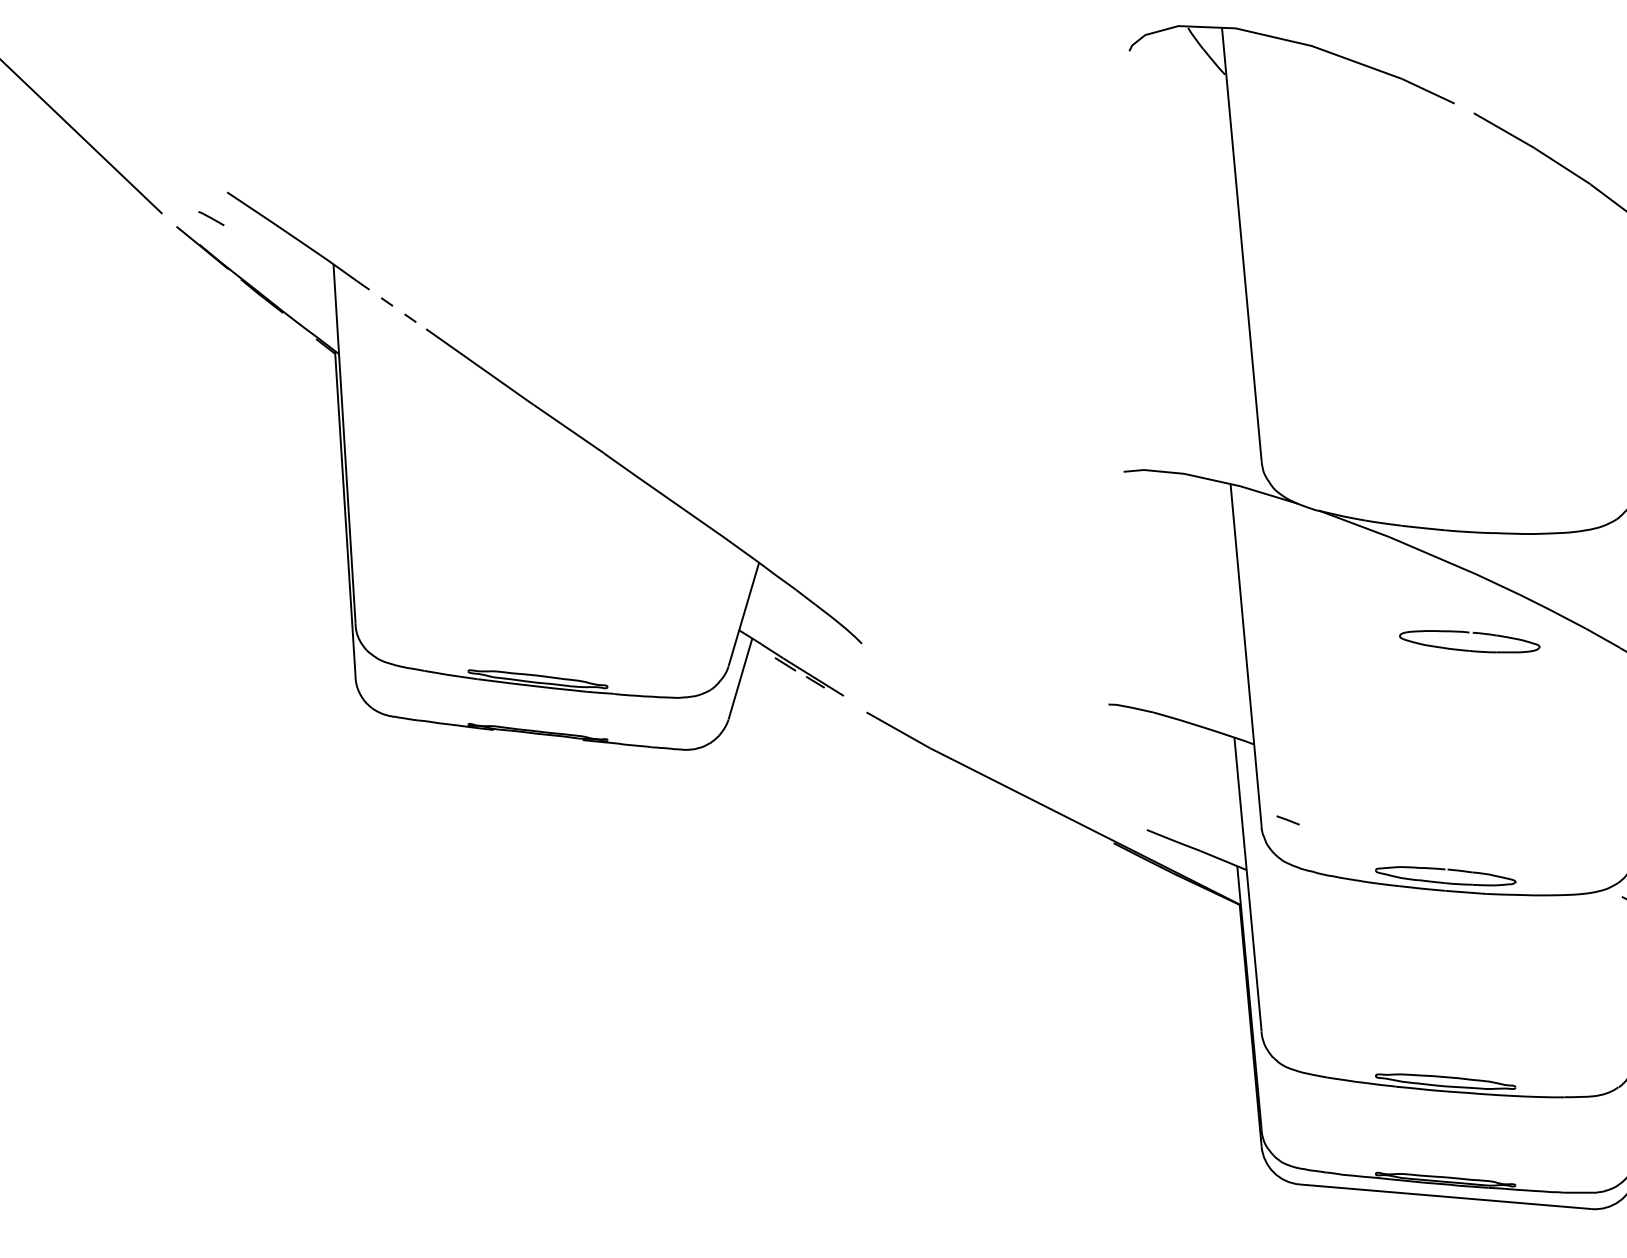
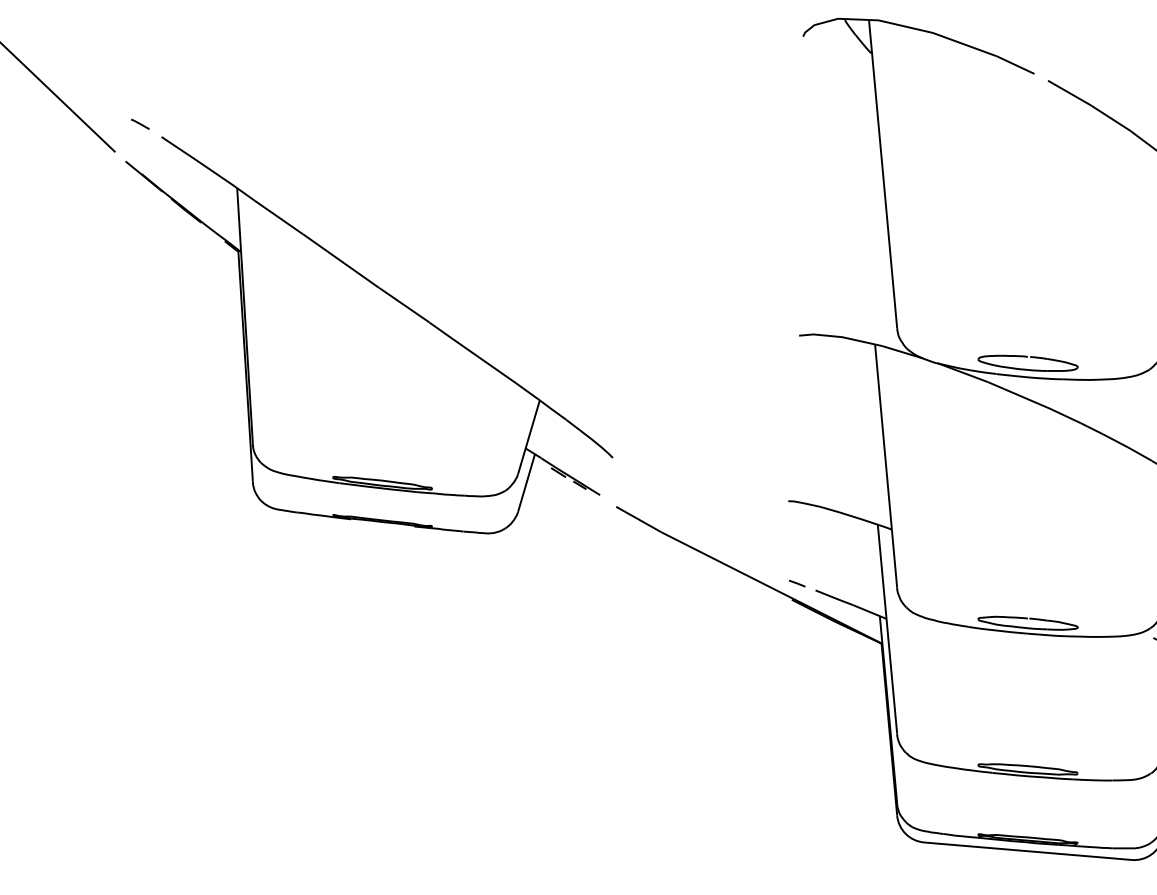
line: (211, 218) -> (140, 124), moved
line: (391, 305) -> (278, 217), dashed -> solid
part: (1469, 633) -> (1027, 357), moved
line: (1287, 820) -> (796, 583), moved

